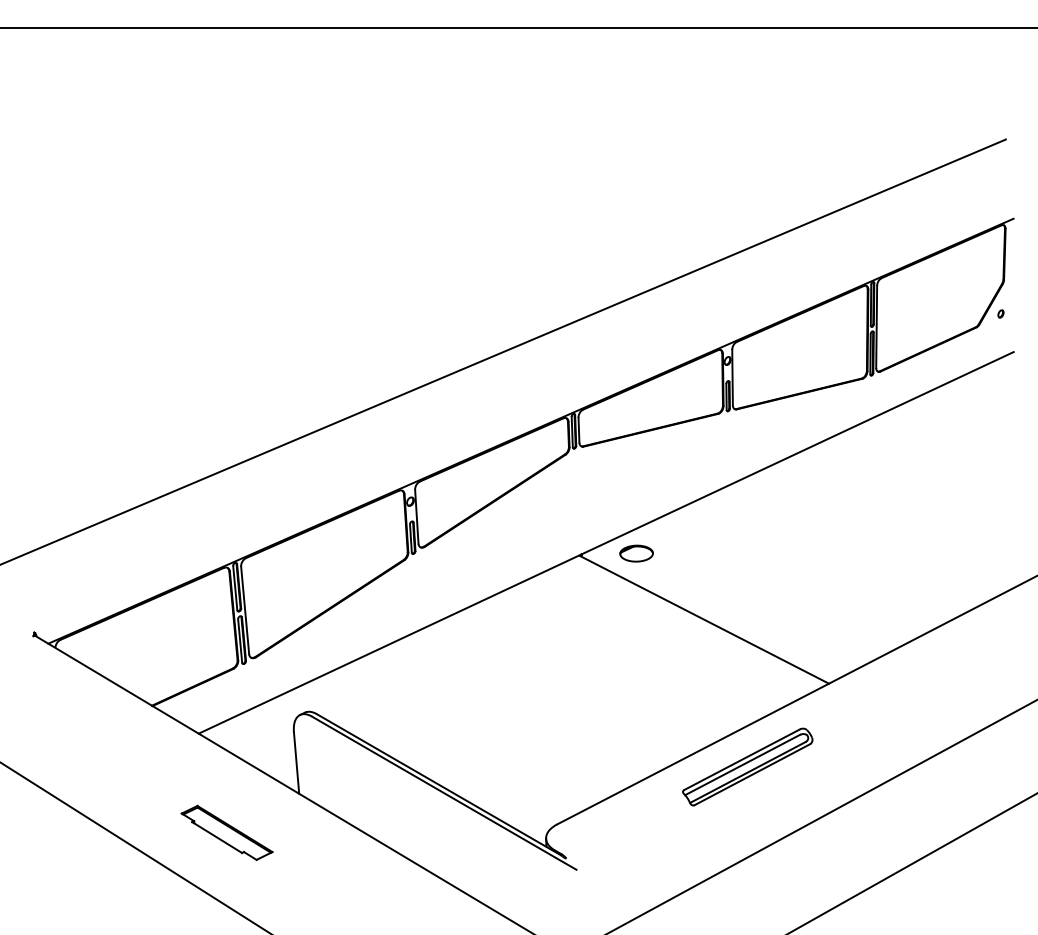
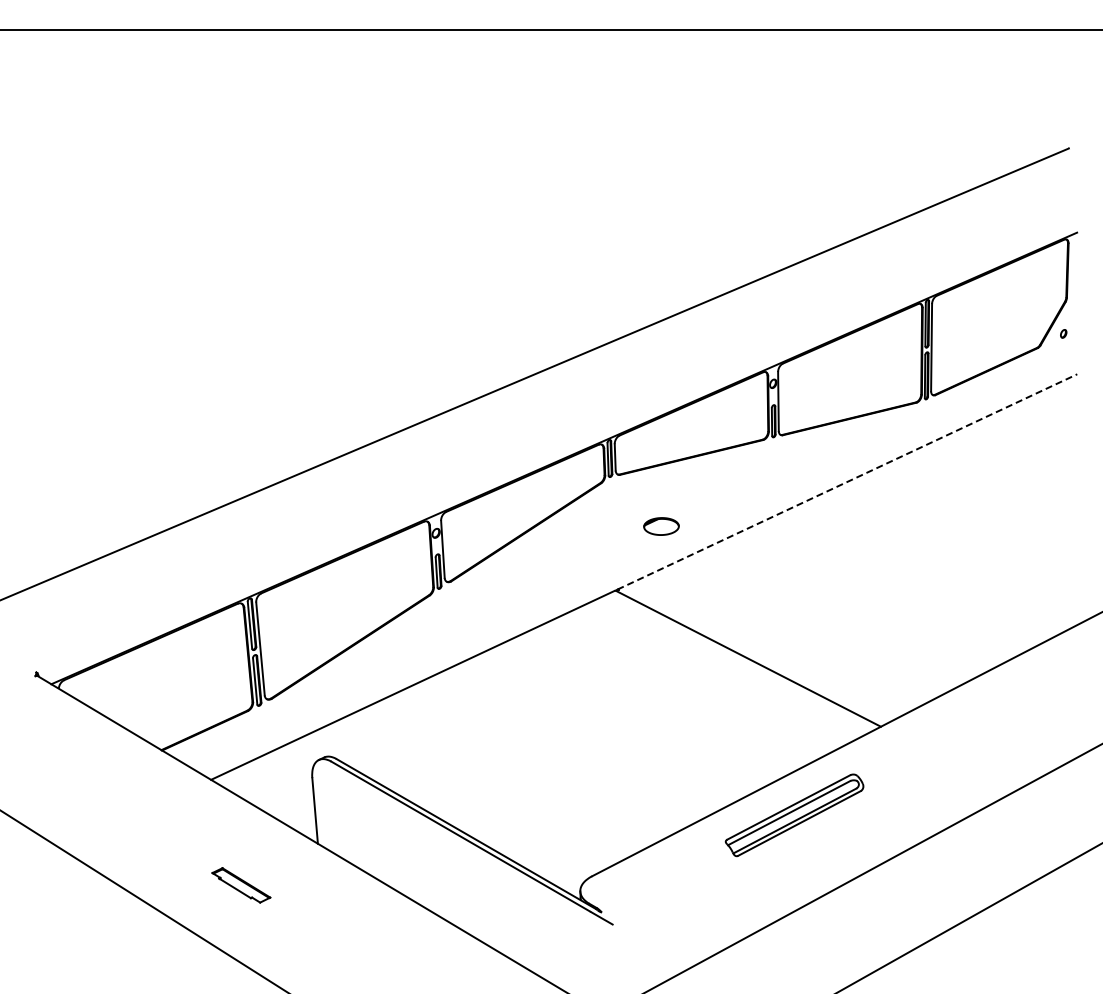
line: (797, 452) -> (847, 481), solid -> dashed
part: (636, 553) -> (661, 526), moved
part: (227, 833) -> (241, 885), size x0.6

